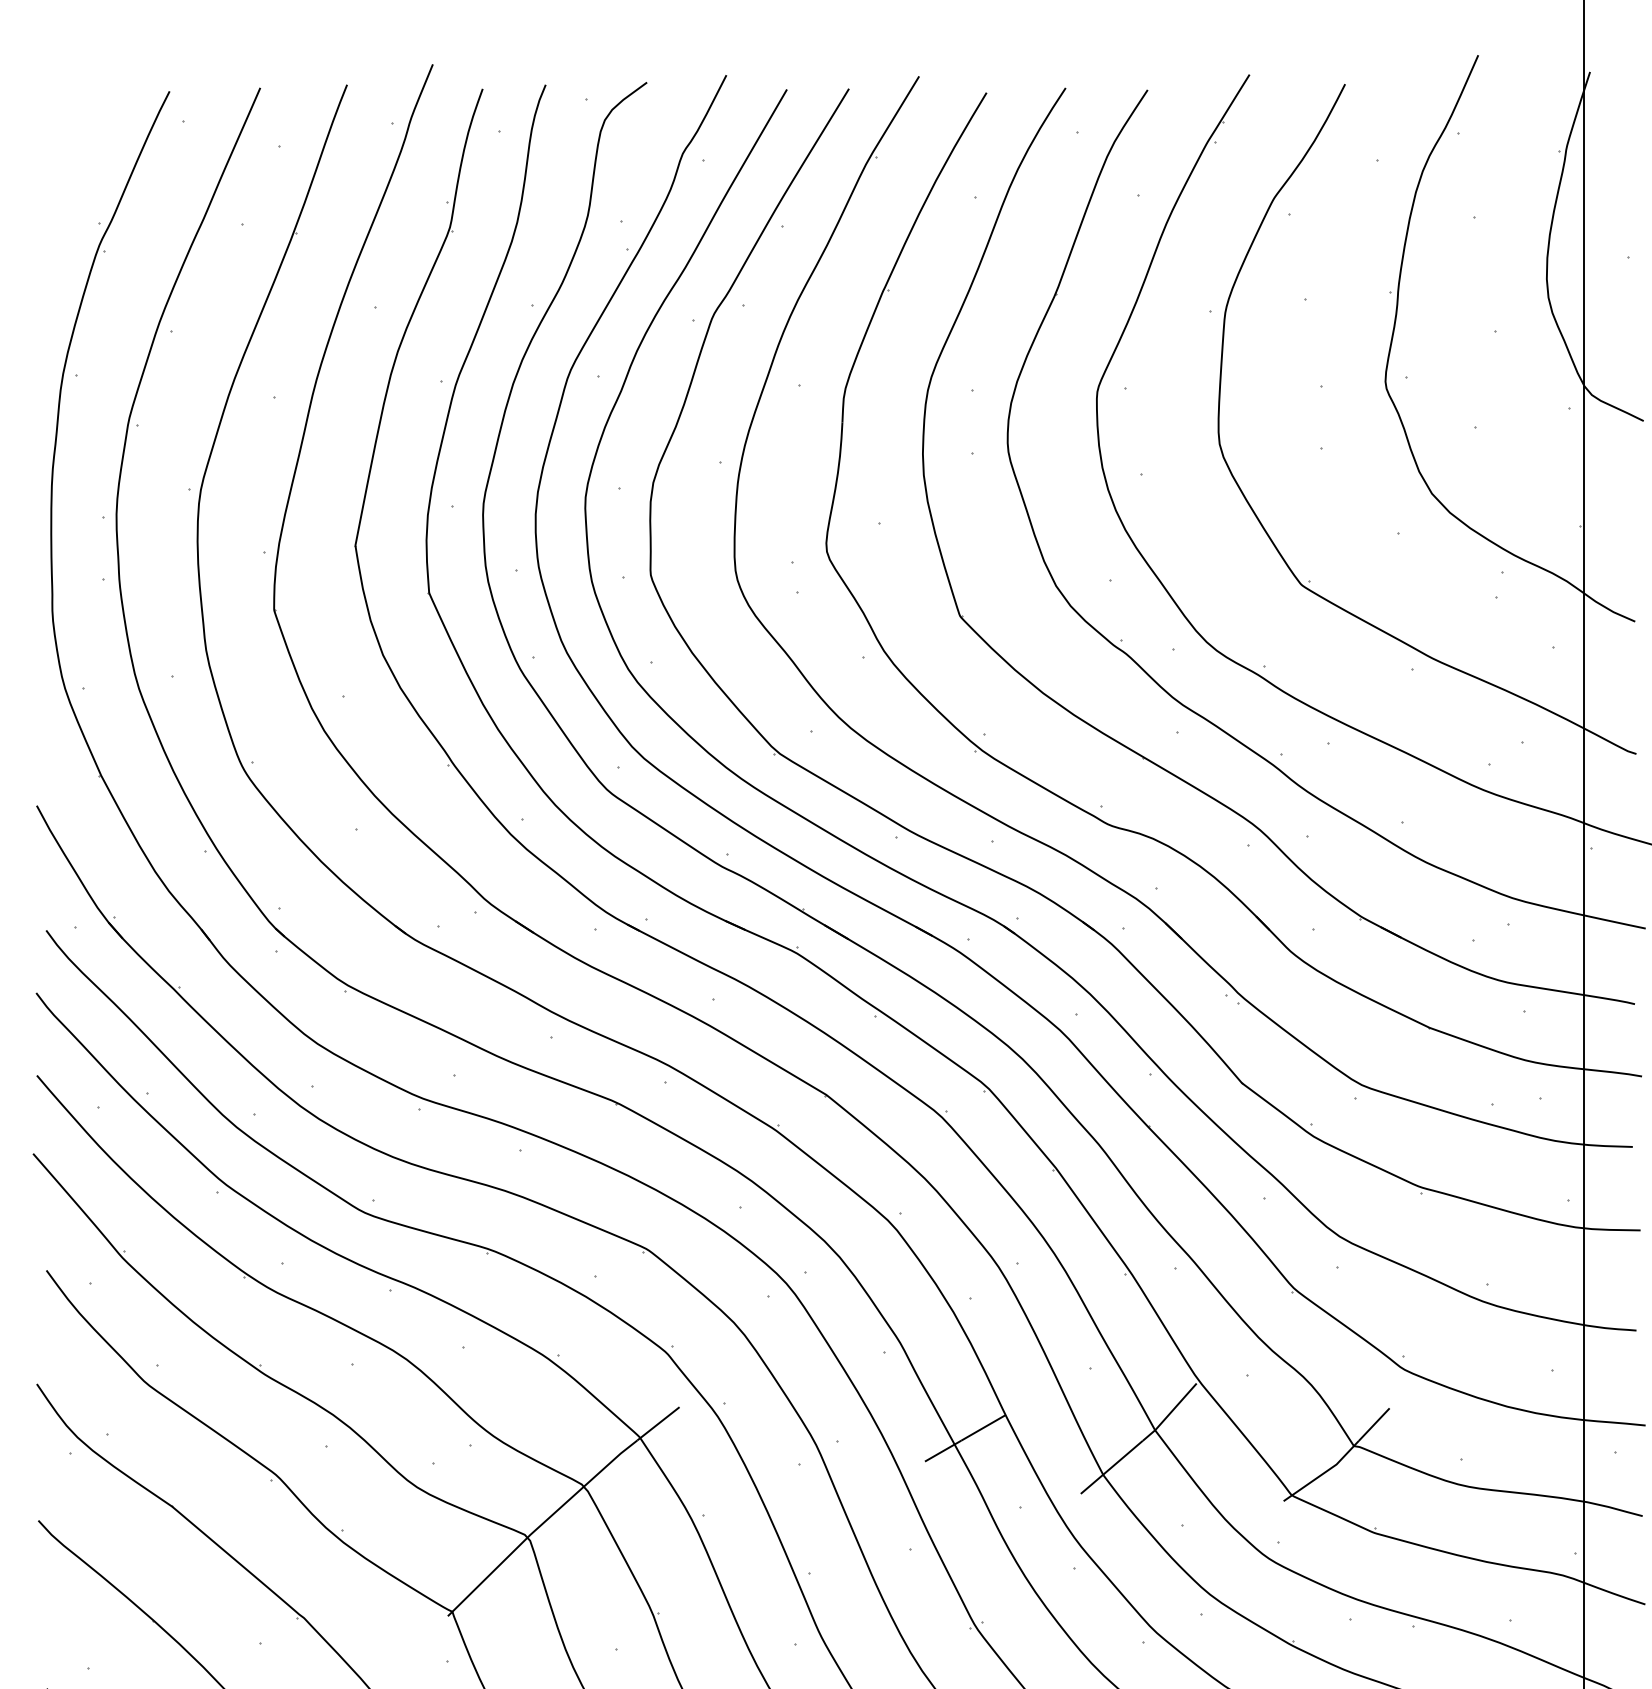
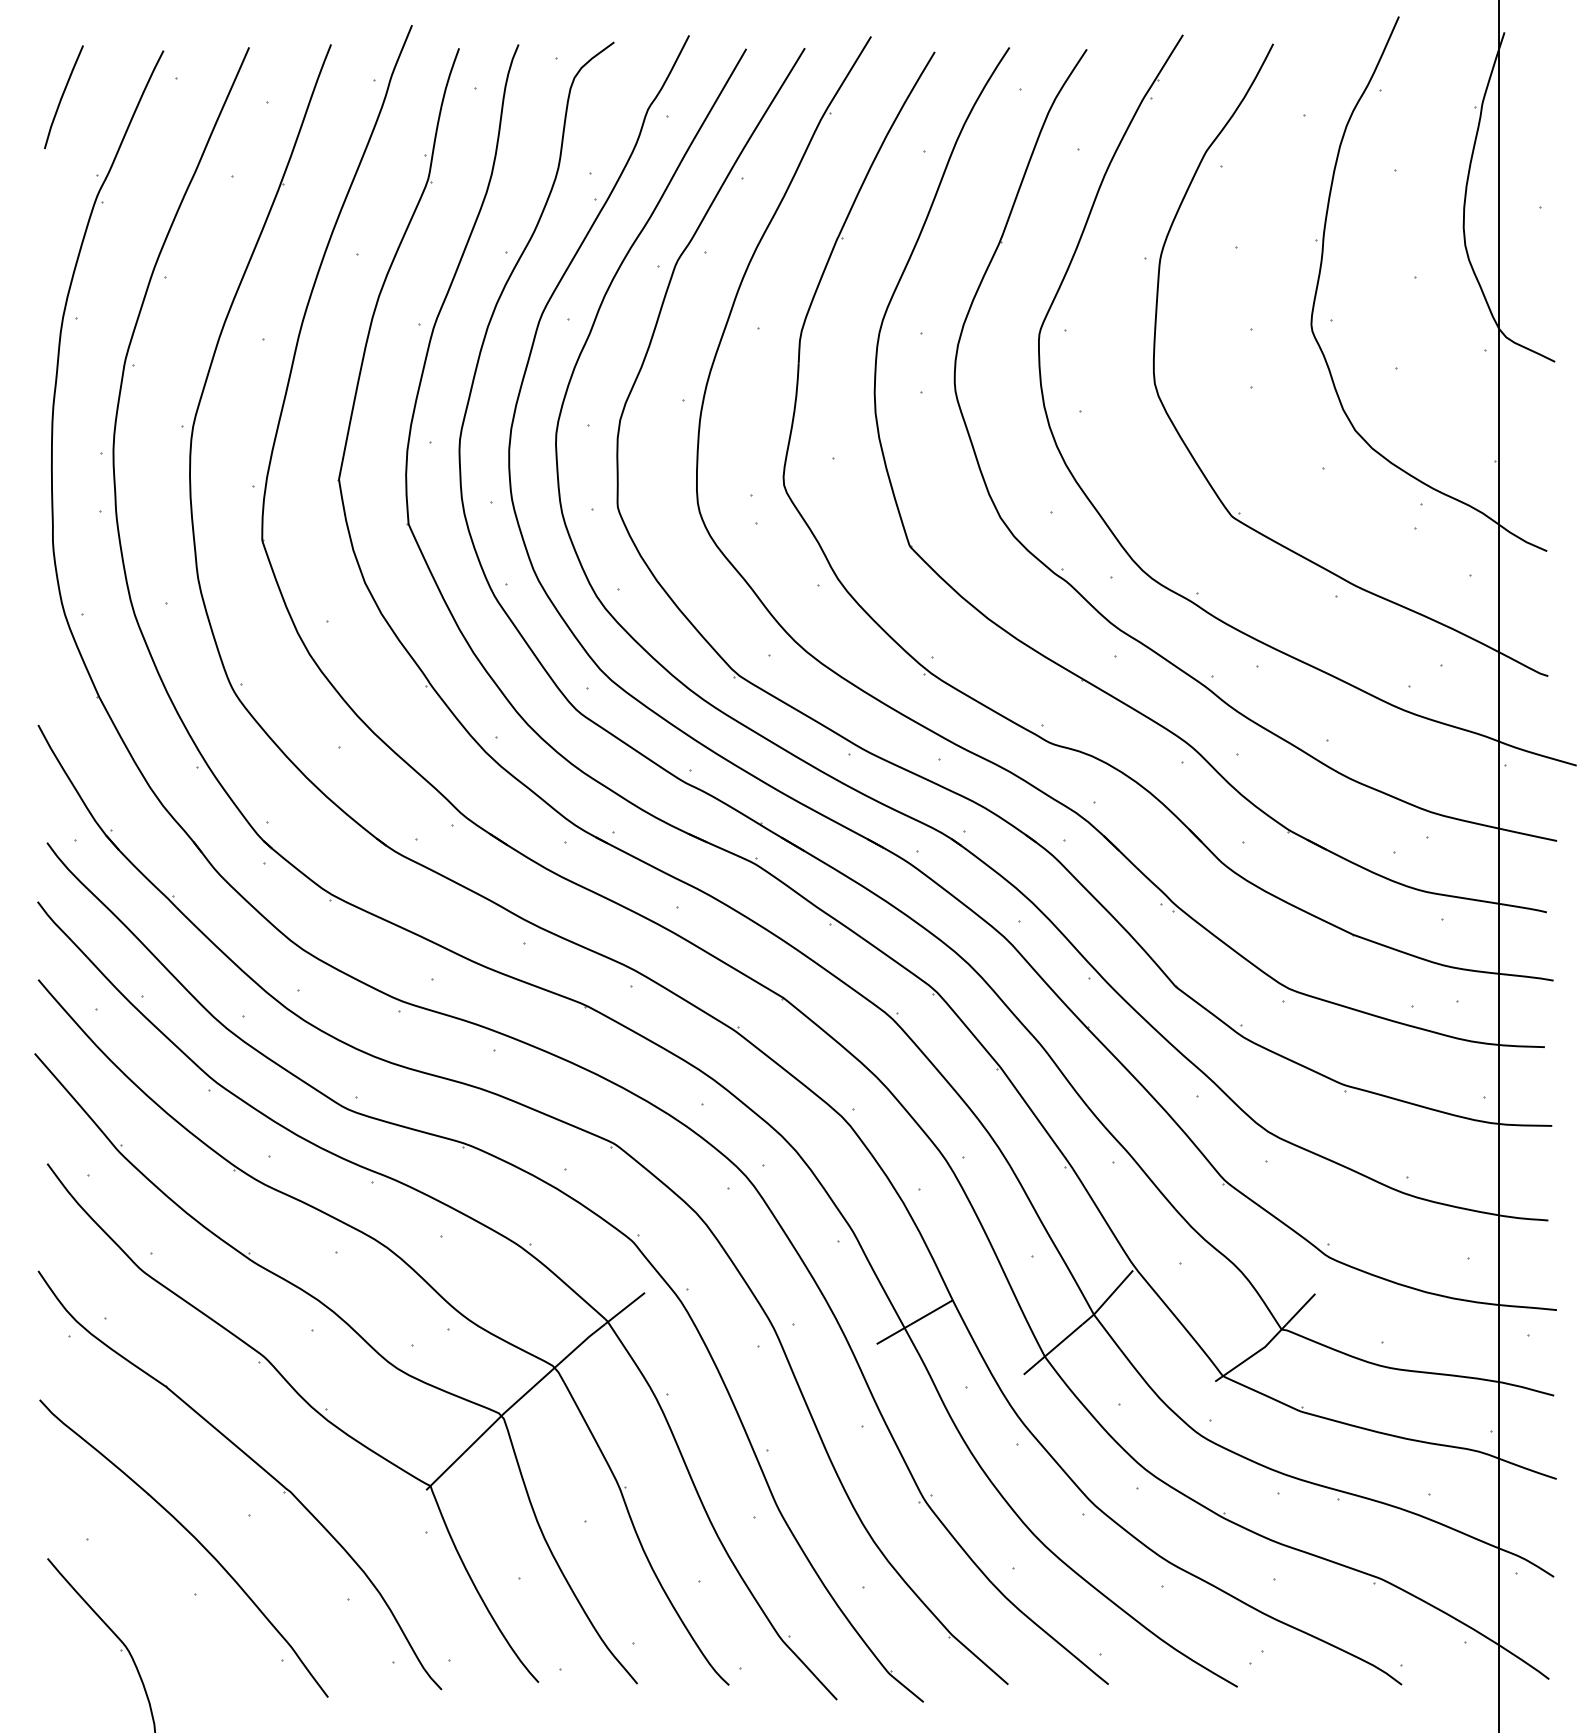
line: (63, 139) -> (63, 96), added

